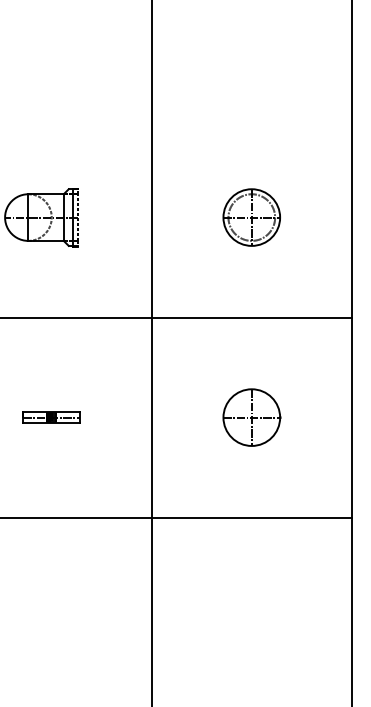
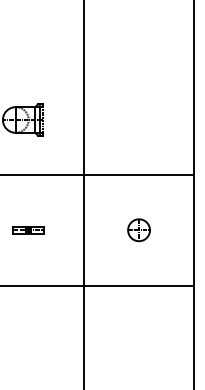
part: (250, 216) -> (138, 119), removed
part: (250, 416) -> (138, 229), size x0.7

